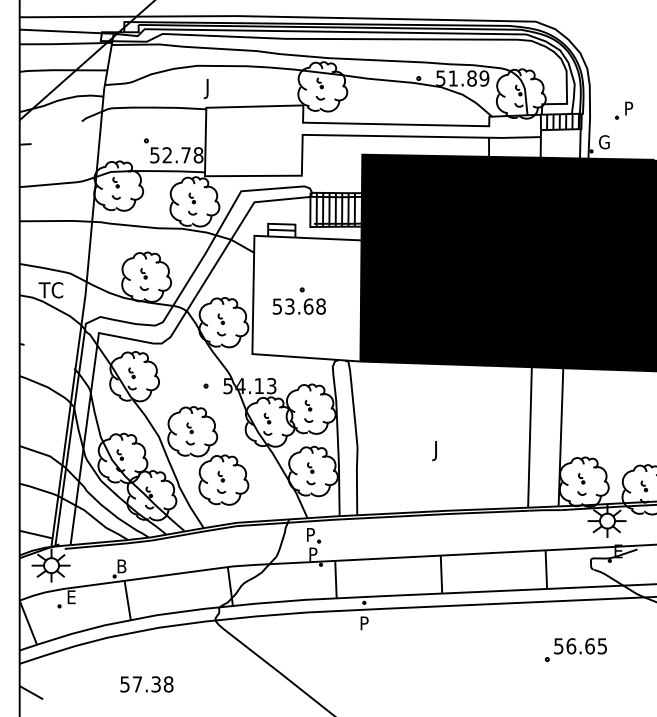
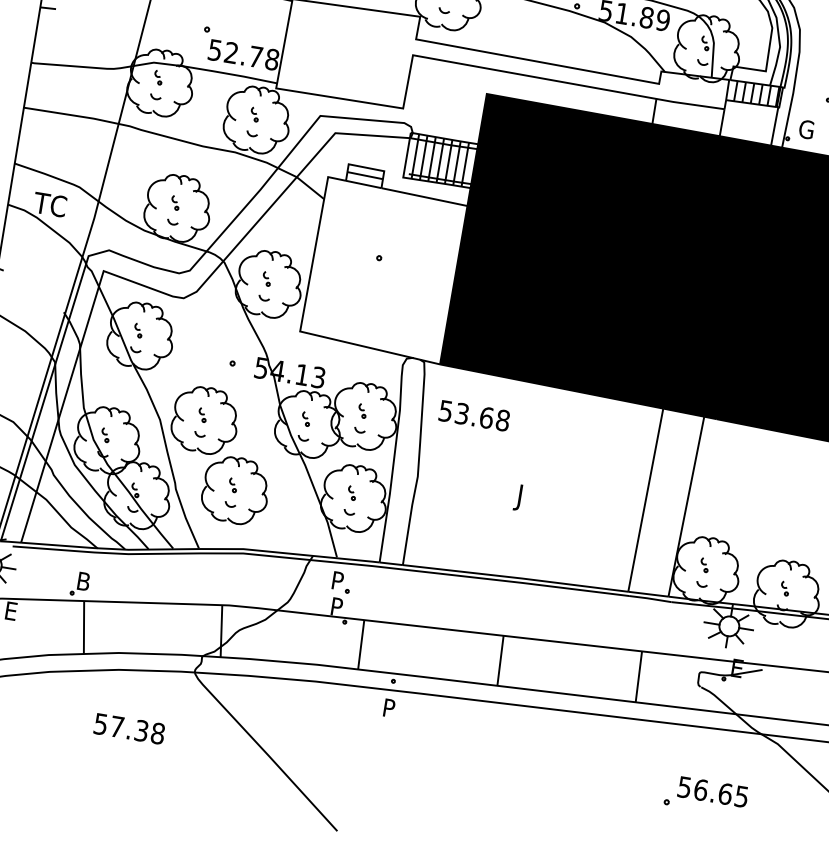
text: (298, 306) -> (473, 415), moved
part: (575, 649) -> (705, 795), moved
text: (146, 684) -> (128, 728), moved

